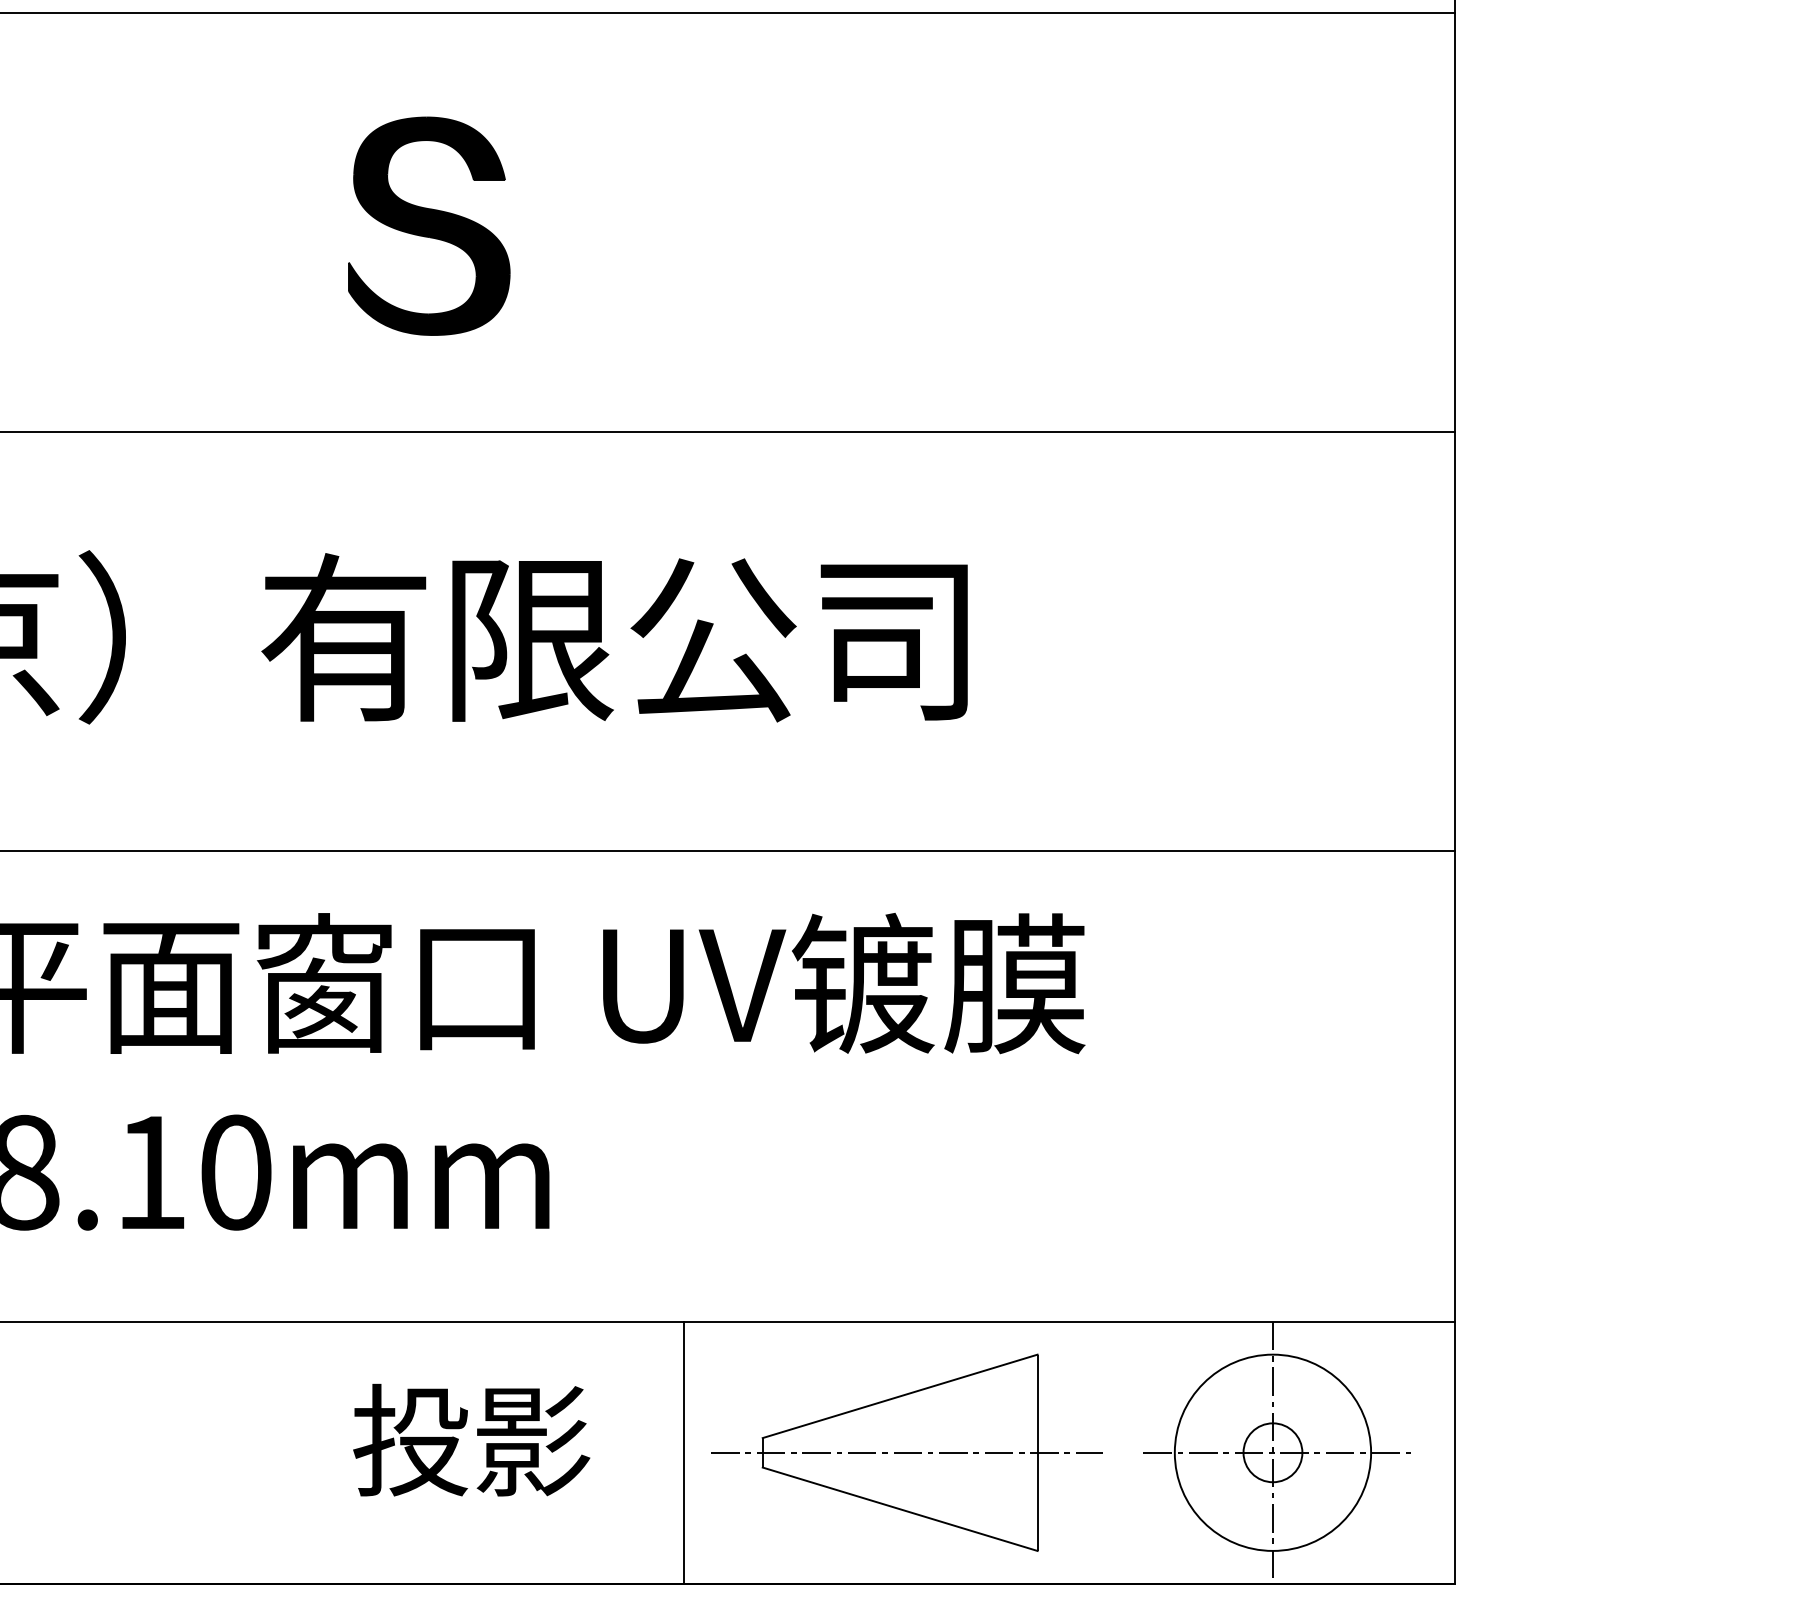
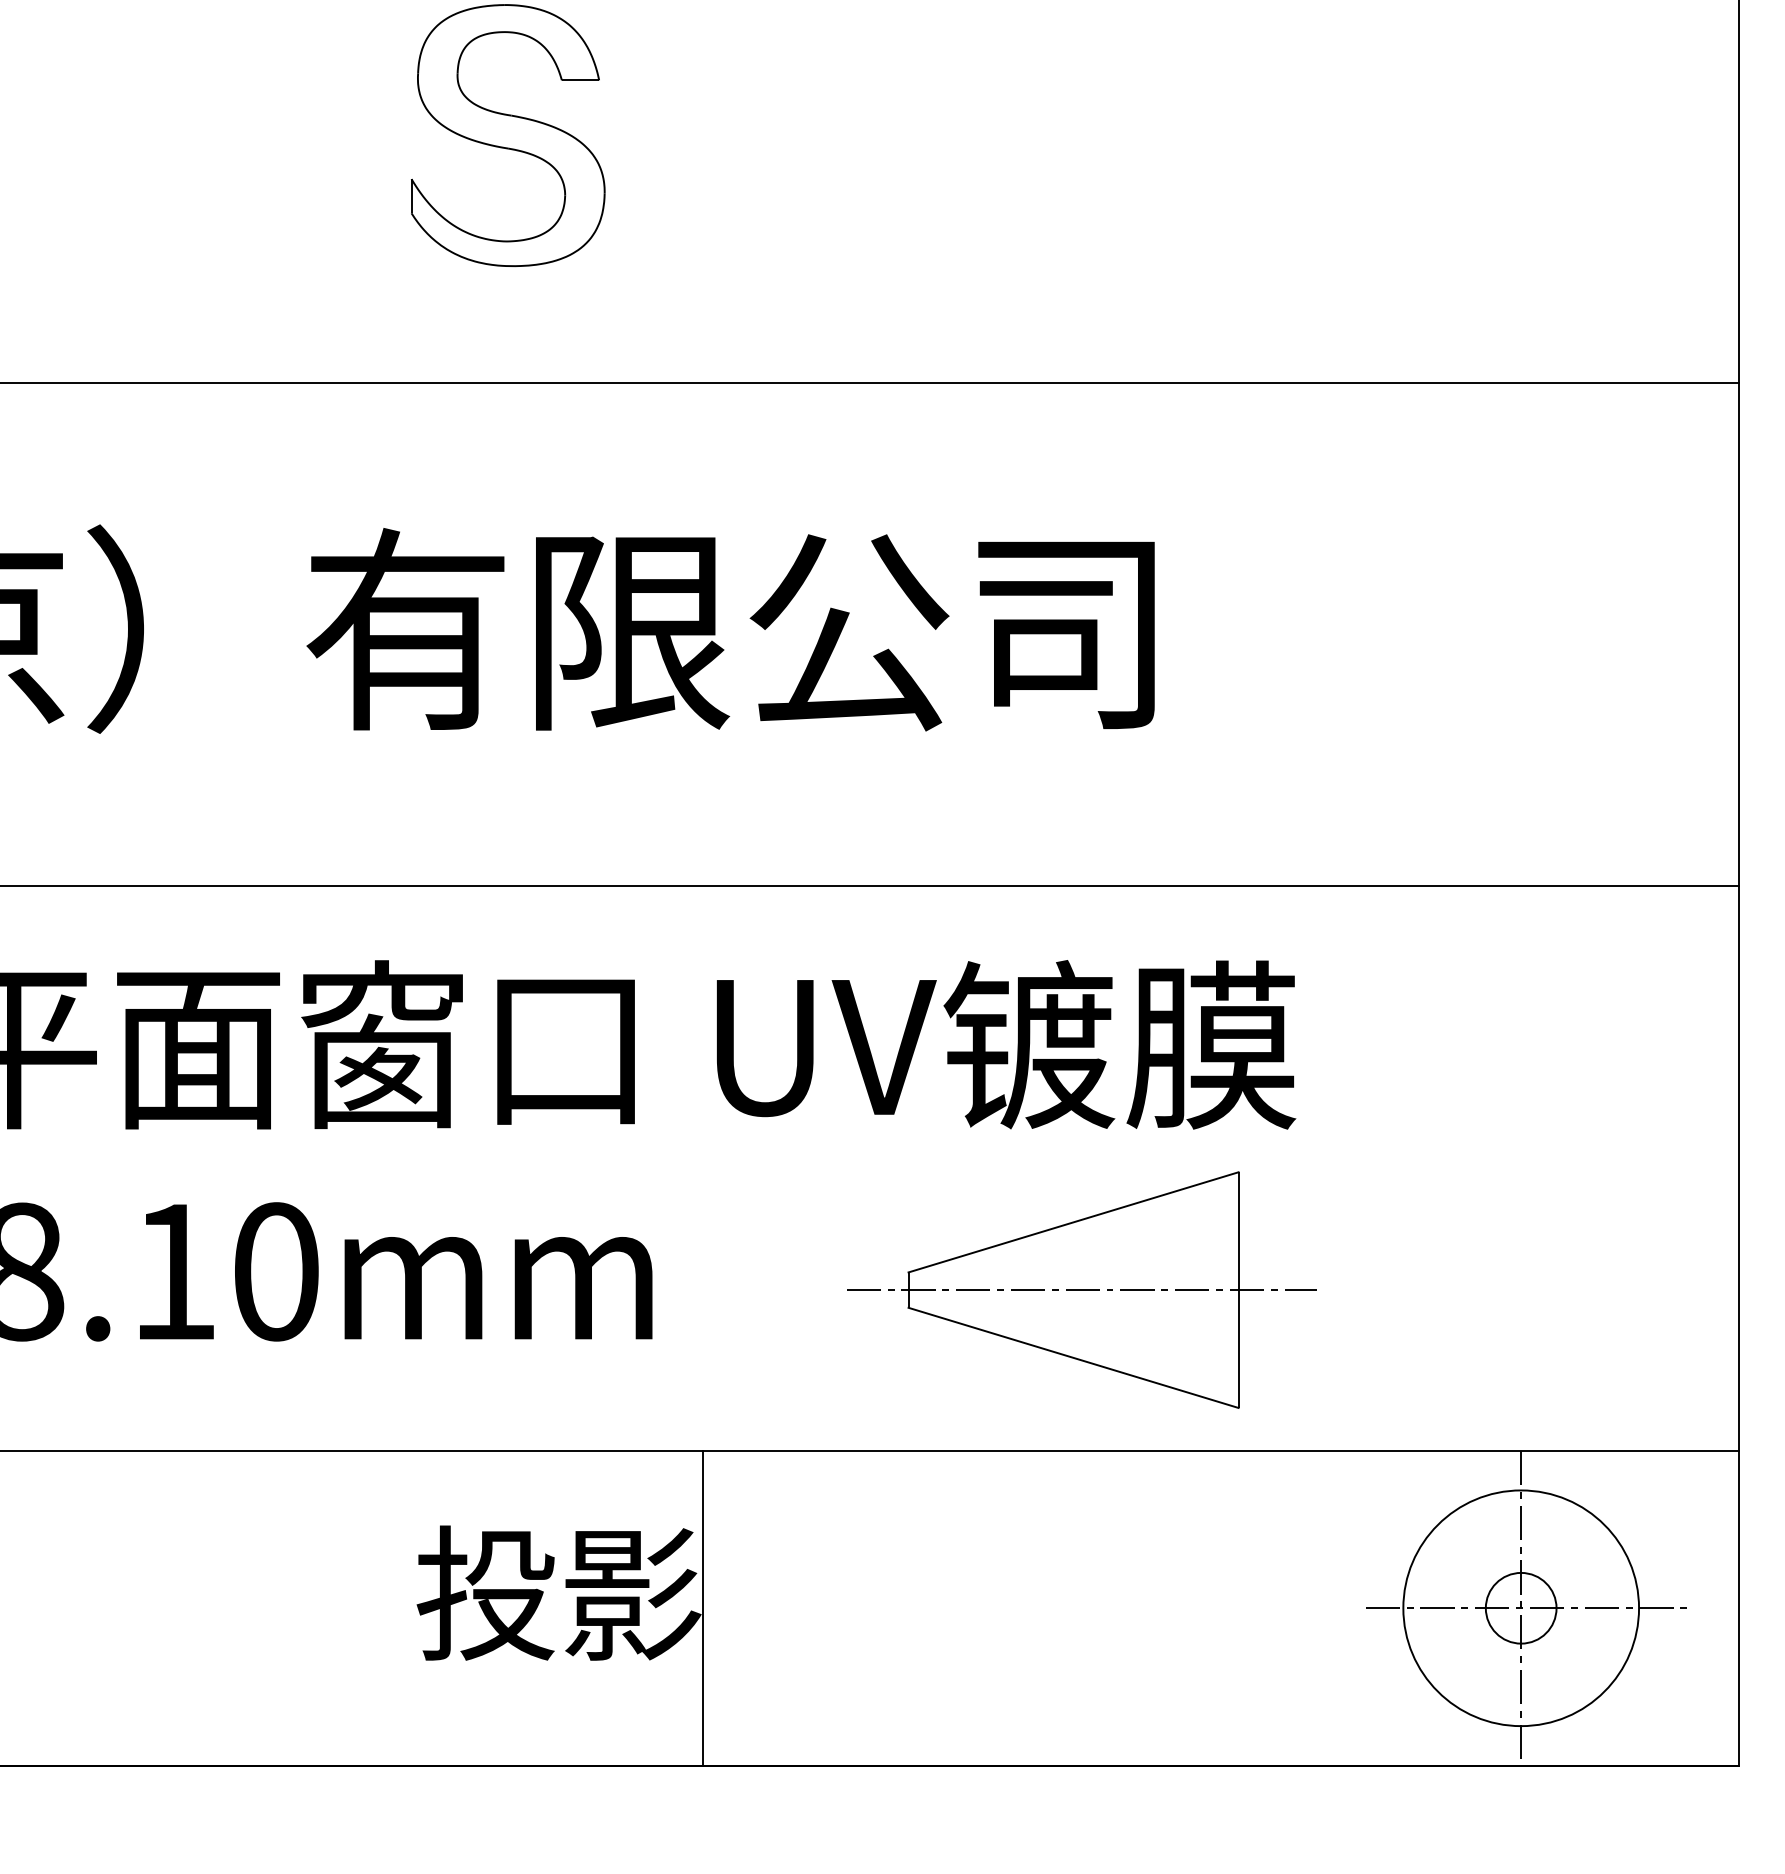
fill: (428, 226) -> (507, 135), removed
line: (683, 1452) -> (702, 1607), moved
part: (906, 1452) -> (1081, 1289), moved

